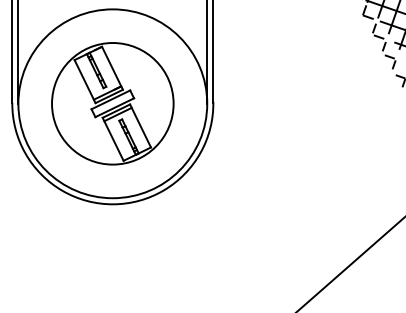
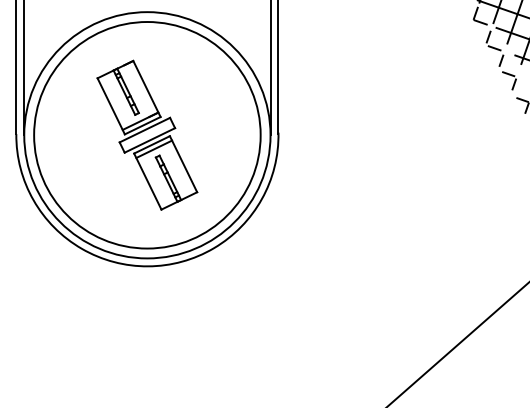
circle: (112, 103) -> (147, 135), size x1.43

